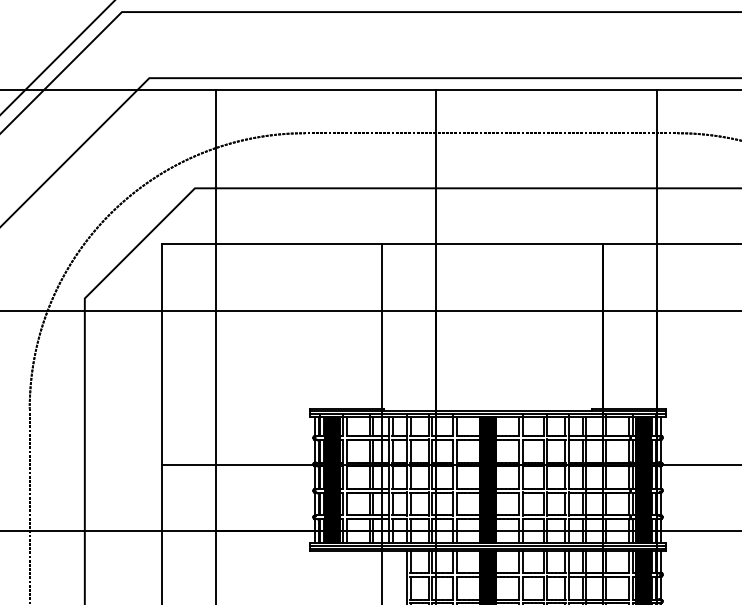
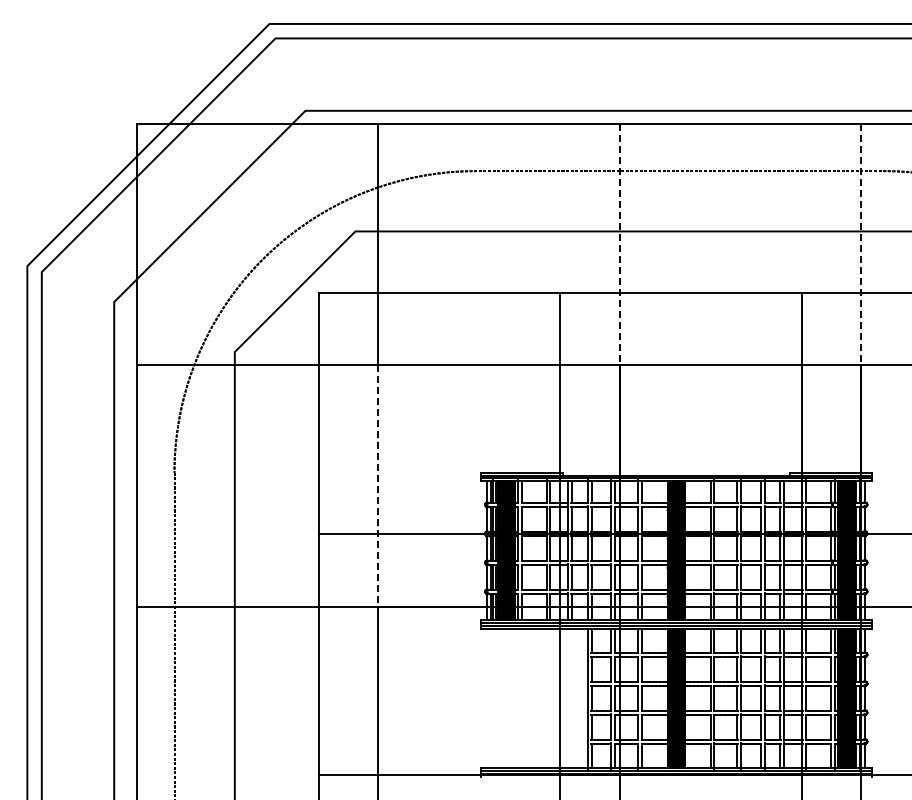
line: (436, 200) -> (619, 244), solid -> dashed
line: (656, 200) -> (860, 244), solid -> dashed
line: (216, 420) -> (378, 485), solid -> dashed

